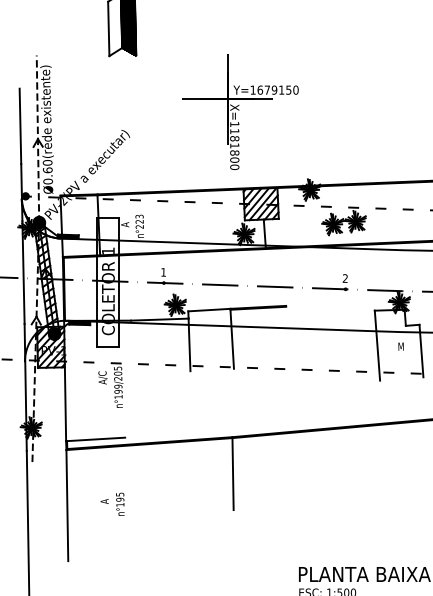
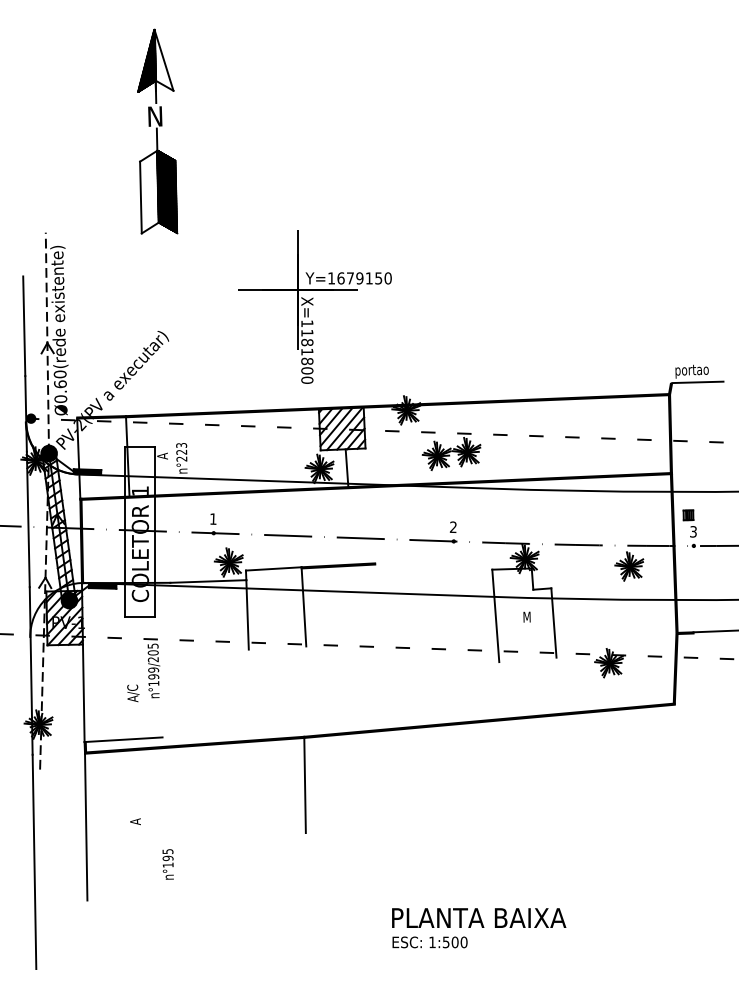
text: (103, 377) -> (133, 693), moved
text: (119, 504) -> (167, 864), moved

